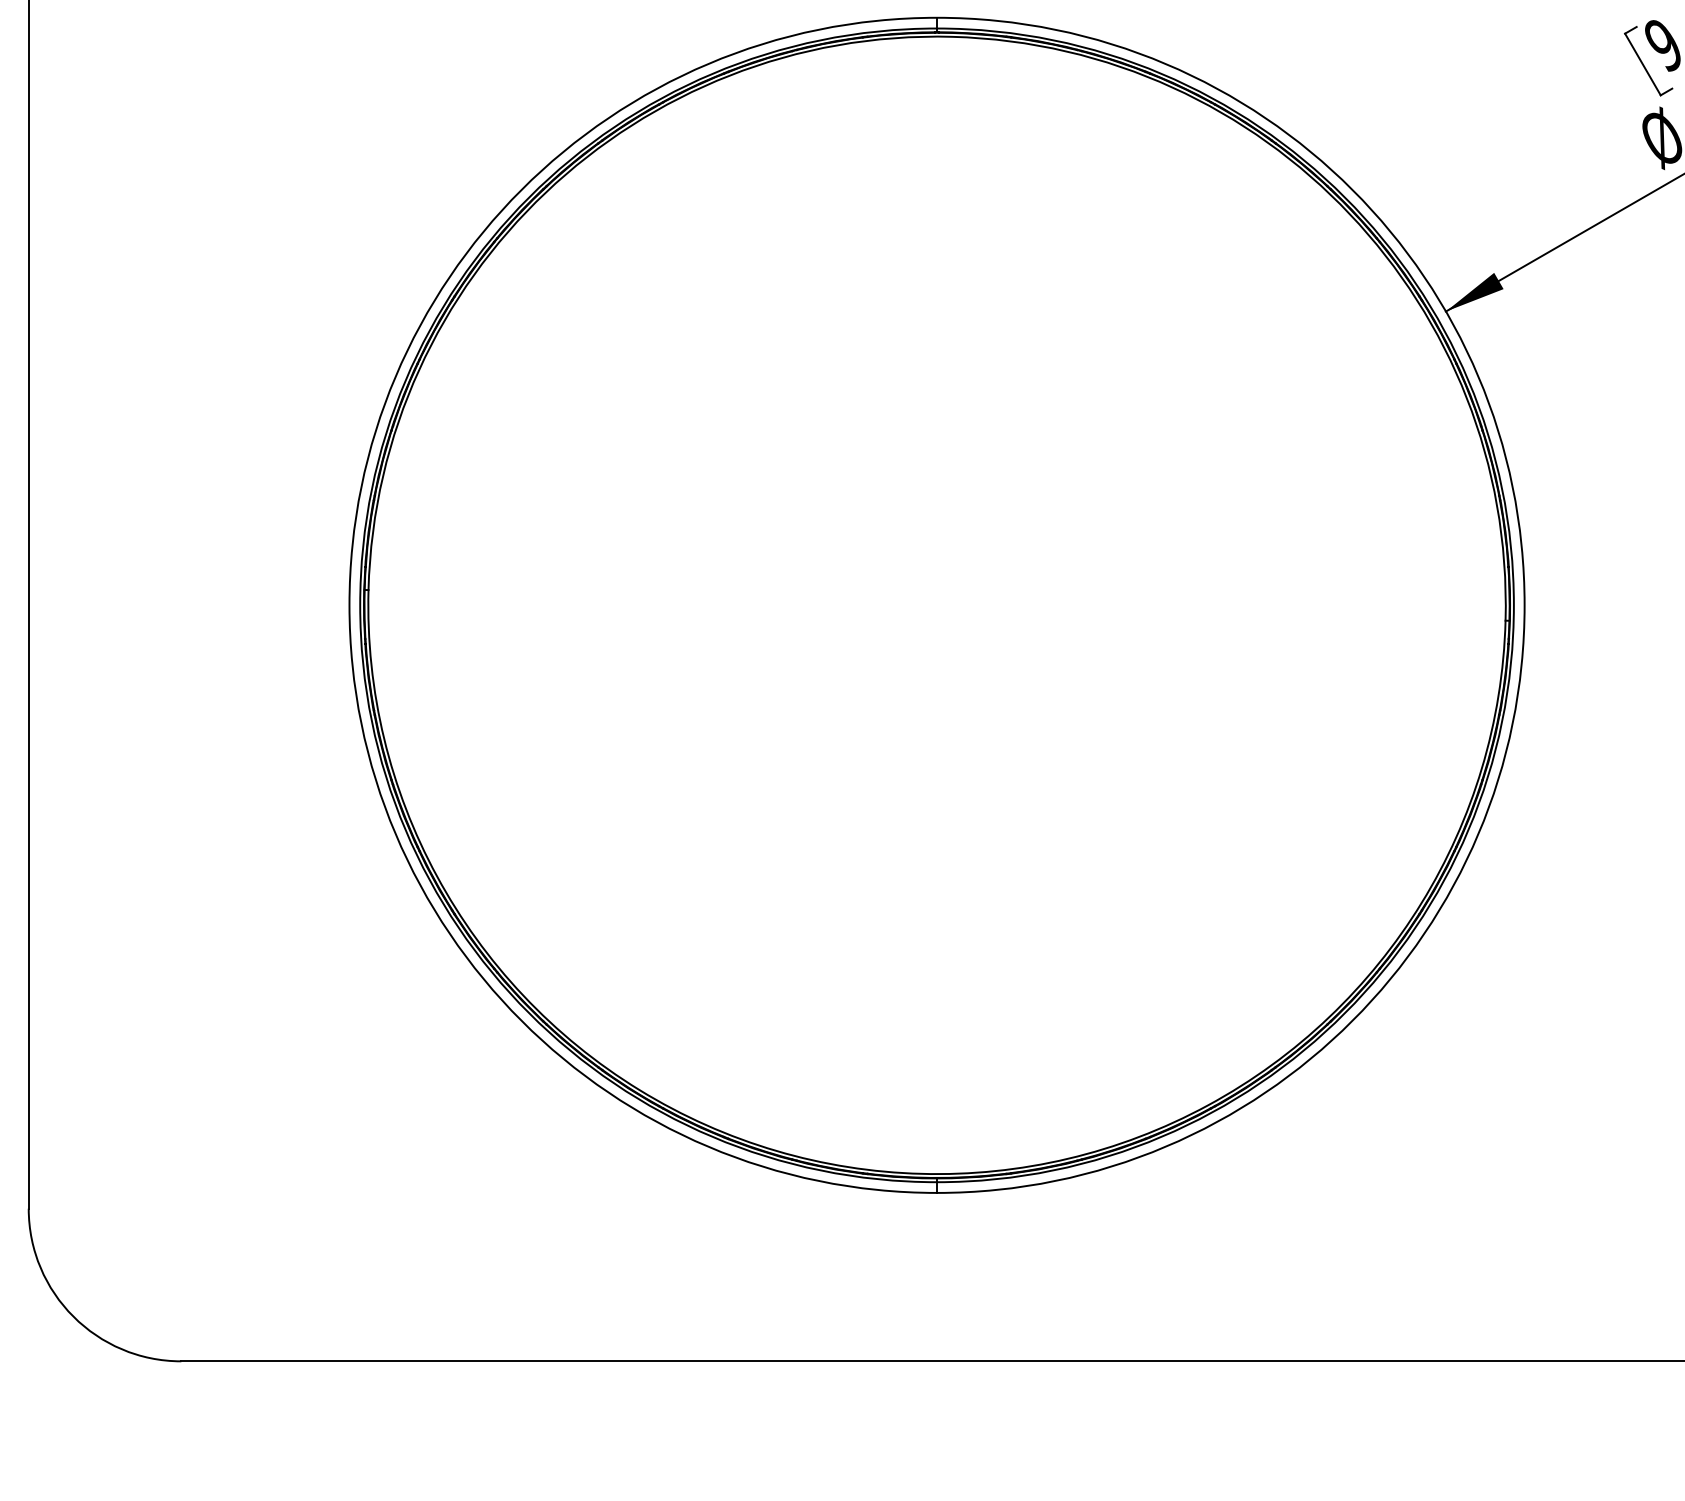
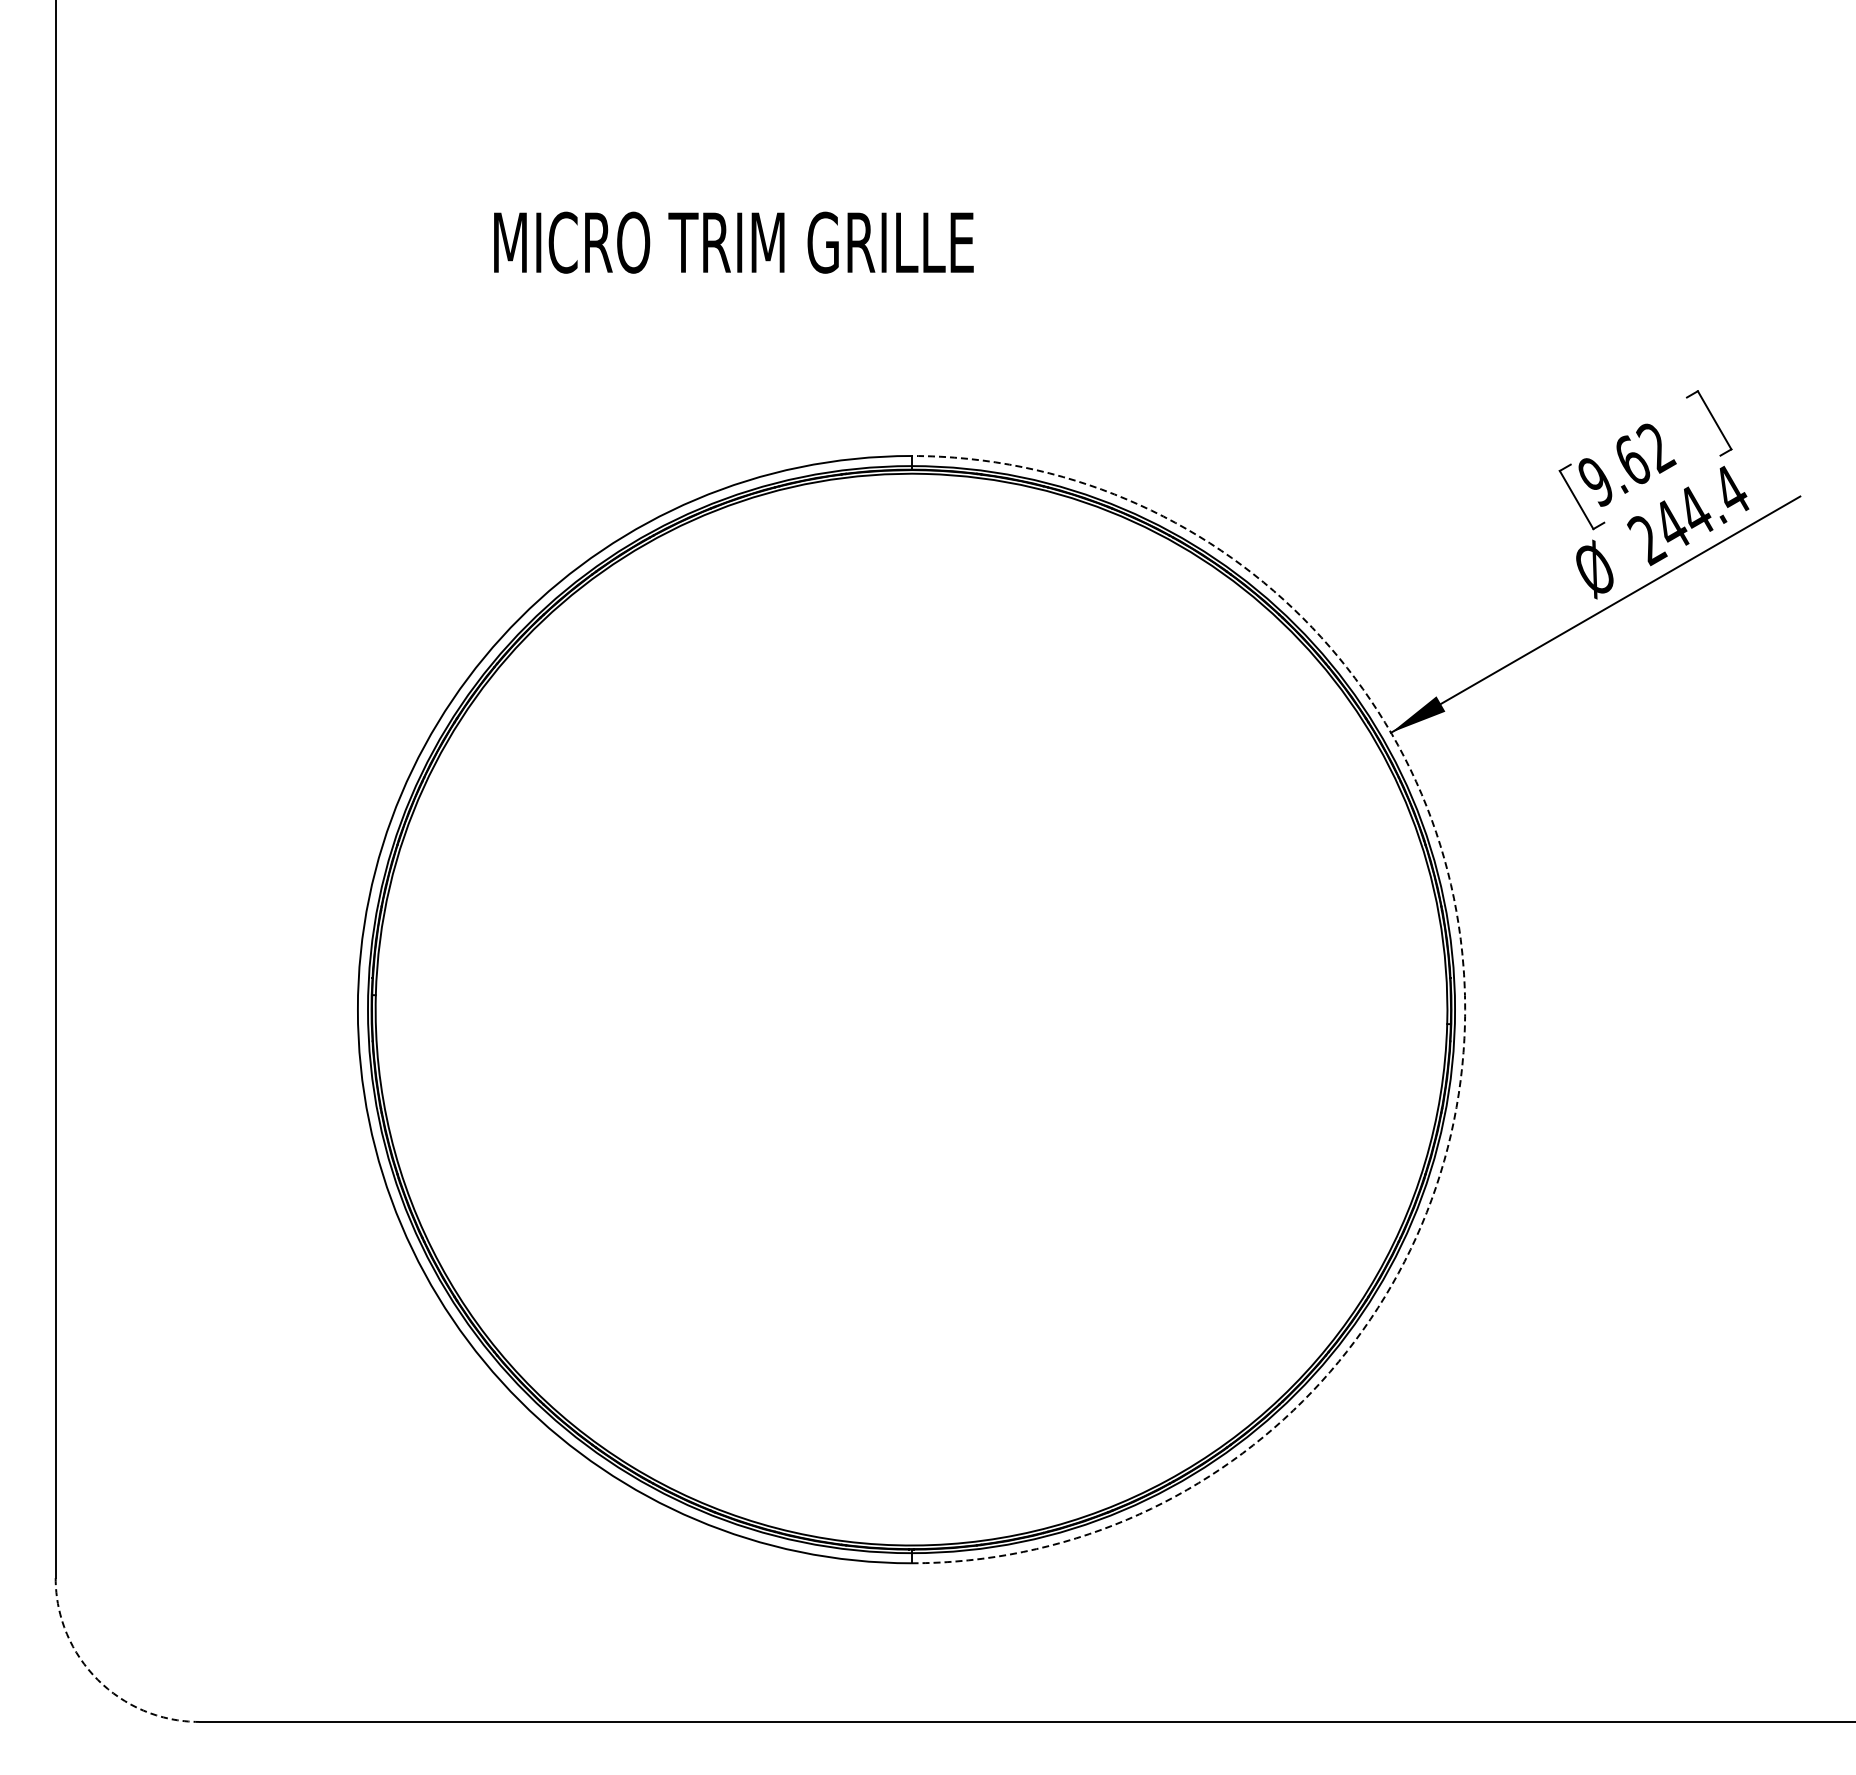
arc: (1524, 605) -> (1465, 1009), solid -> dashed
arc: (73, 1316) -> (97, 1679), solid -> dashed

